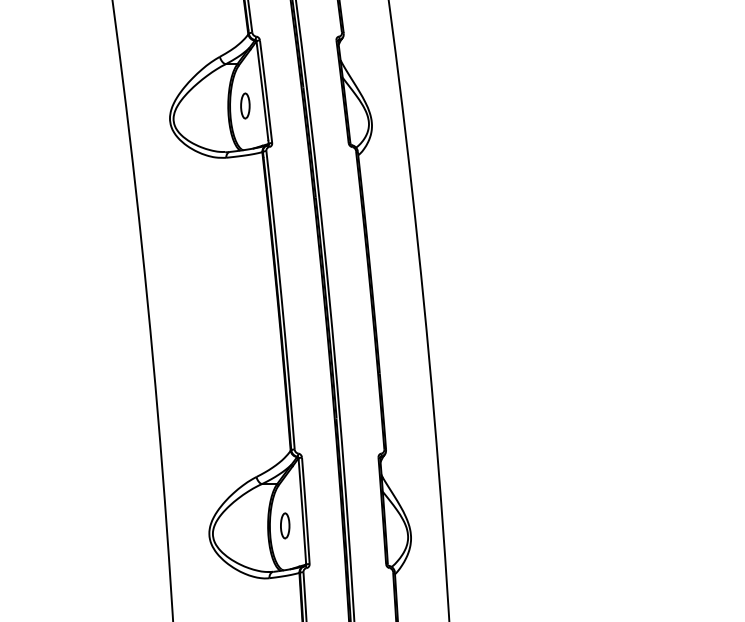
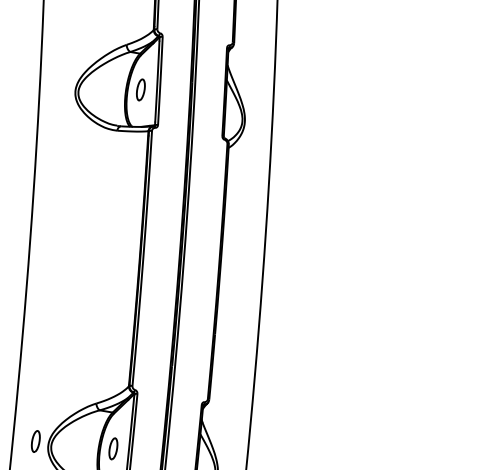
part: (194, 532) -> (36, 441), added

